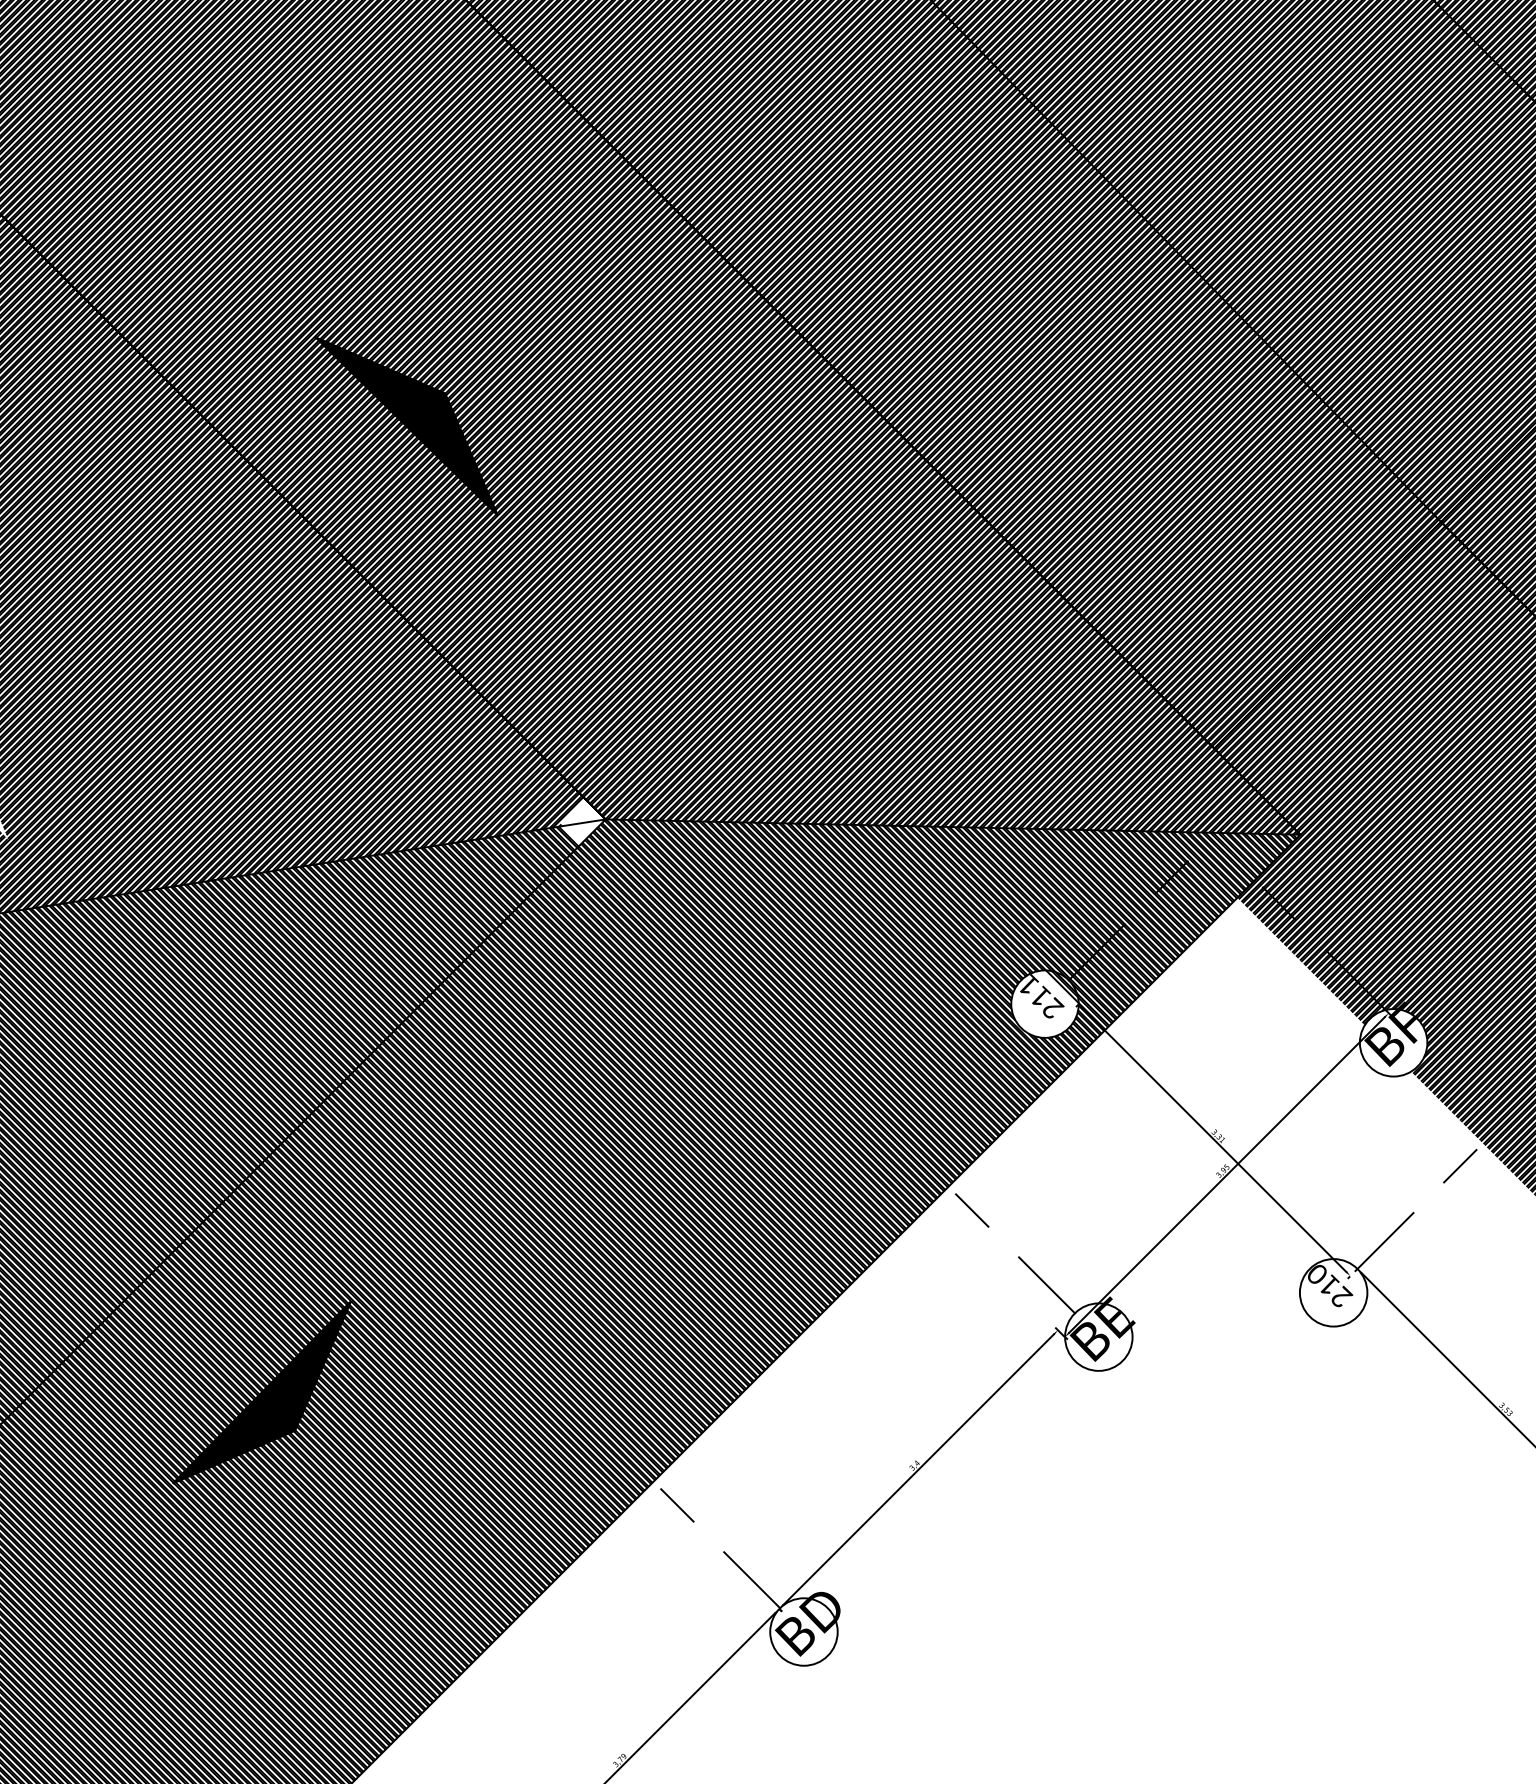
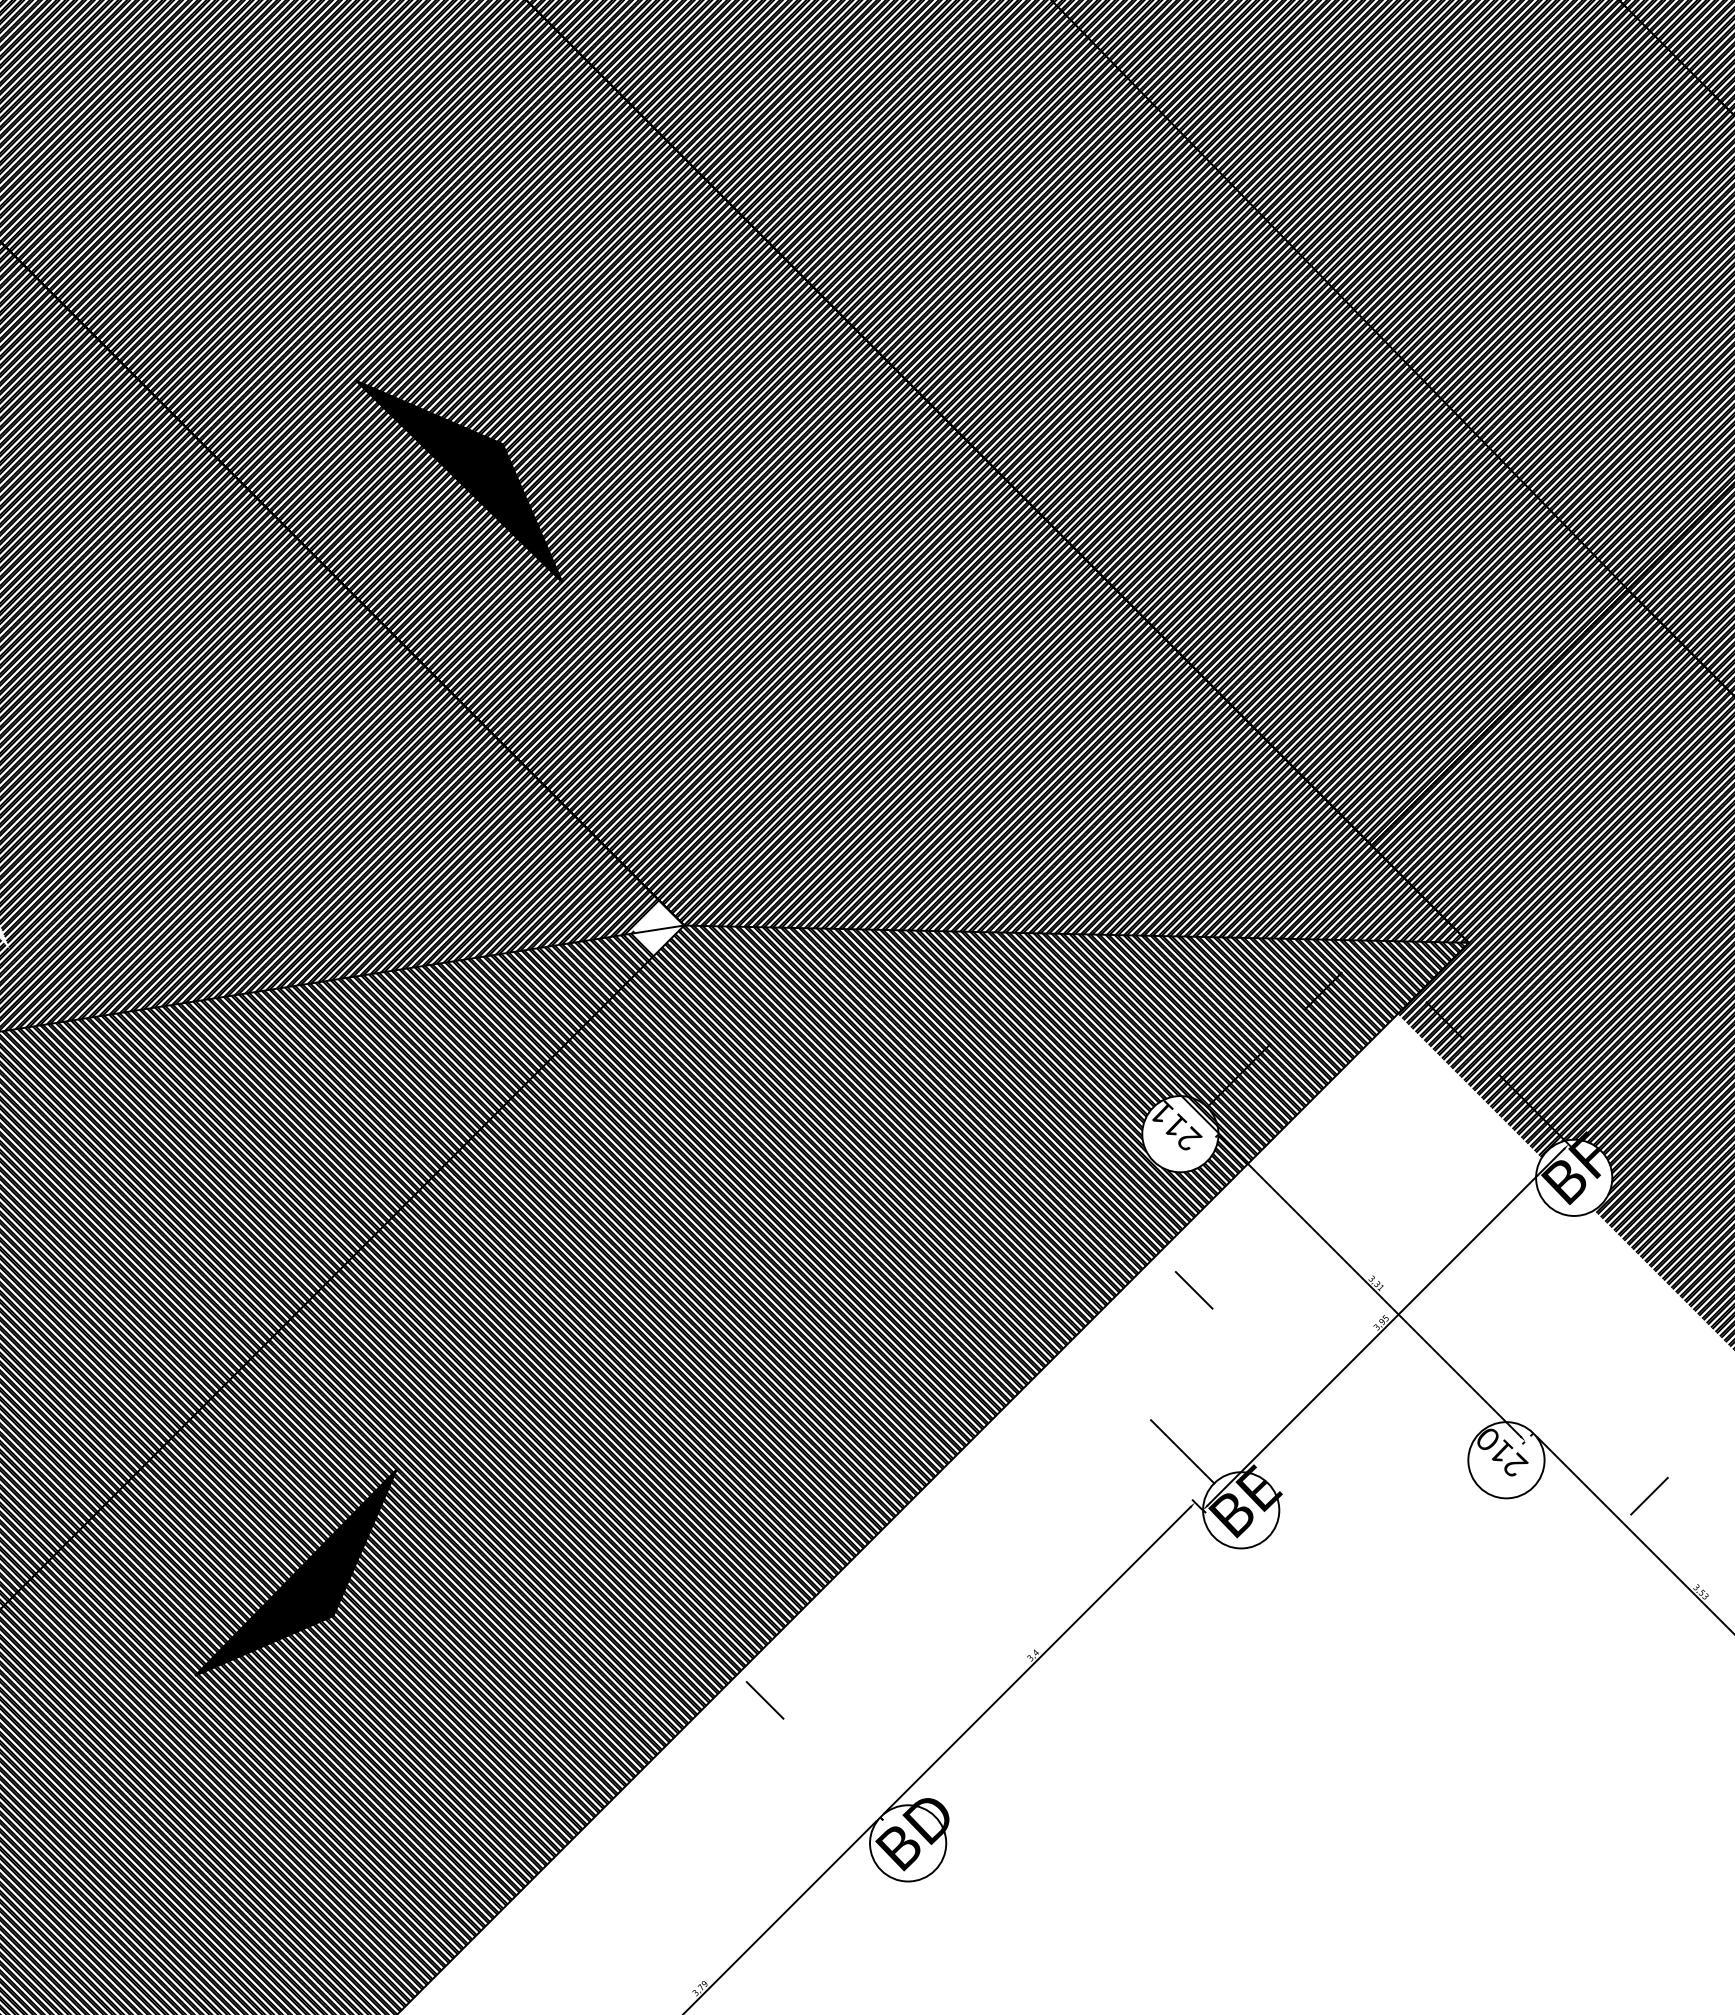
line: (1460, 1165) -> (1649, 1495), moved
line: (972, 1210) -> (1194, 1290), moved
line: (1385, 1240) -> (1564, 1401), removed
line: (752, 1579) -> (849, 1784), removed

